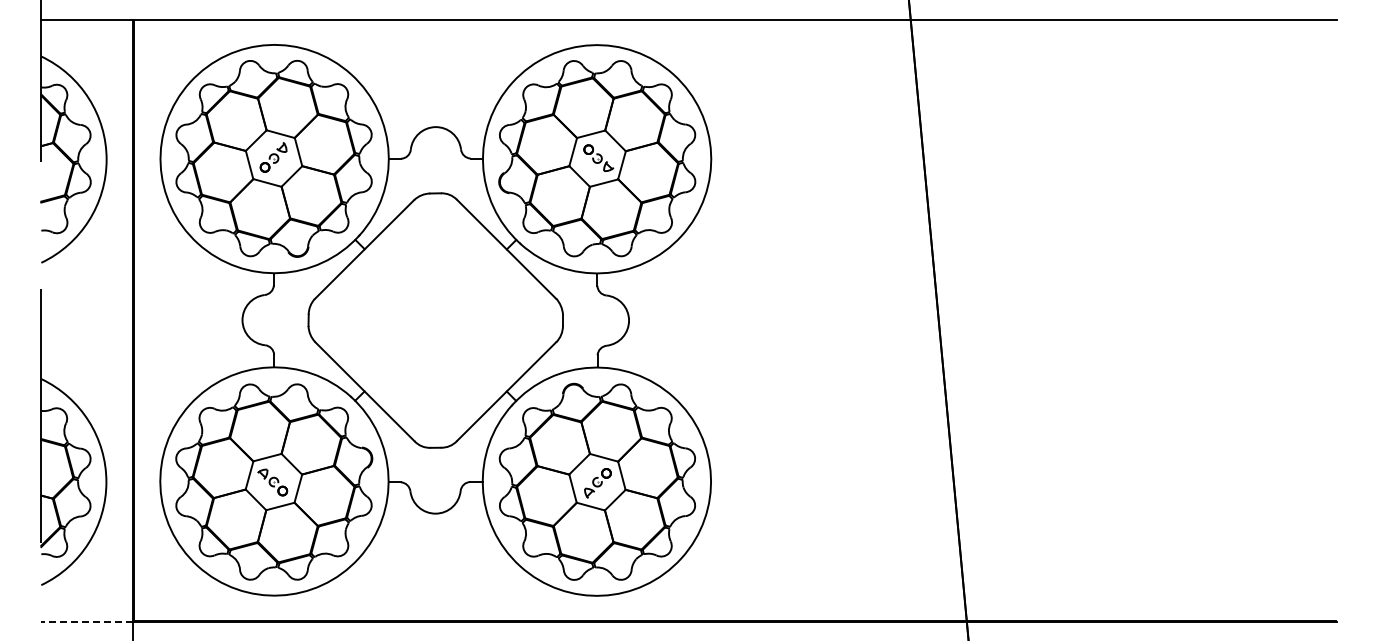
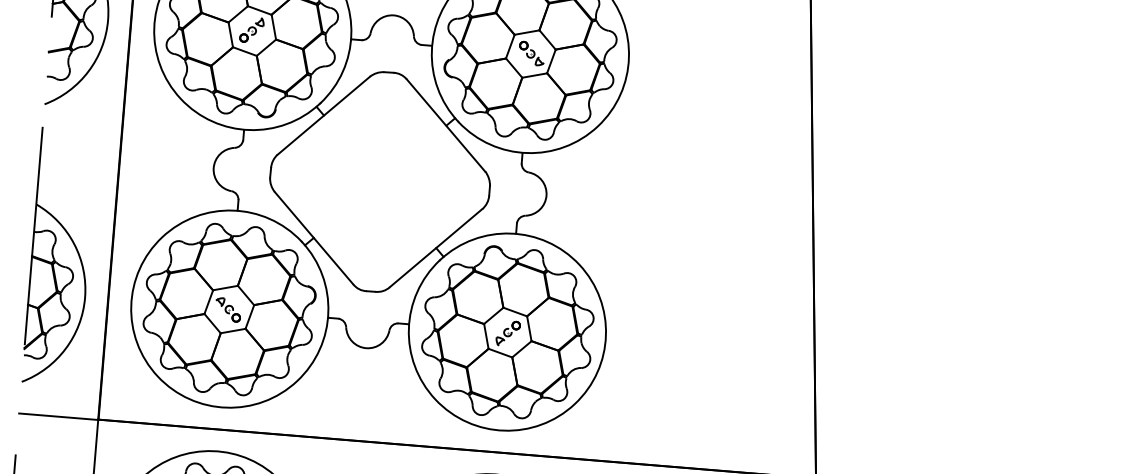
line: (87, 621) -> (58, 416), dashed -> solid

